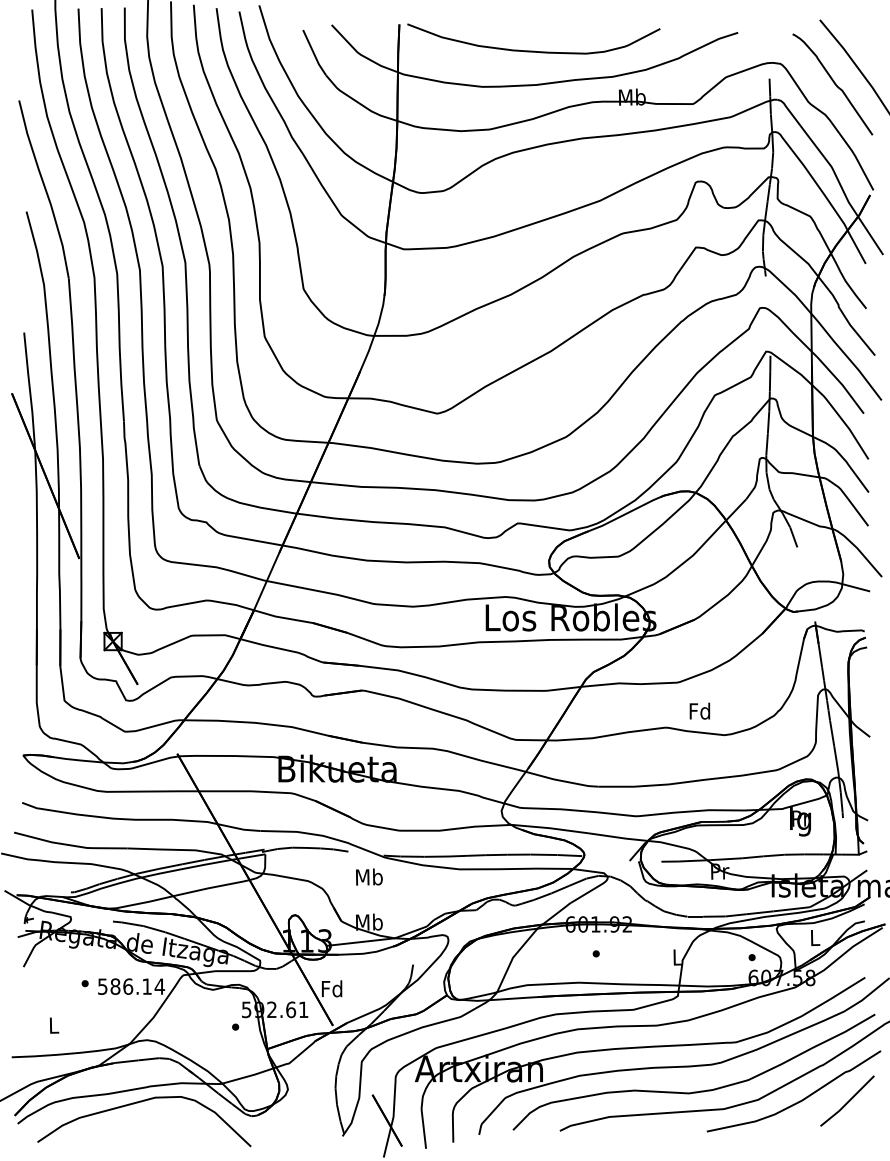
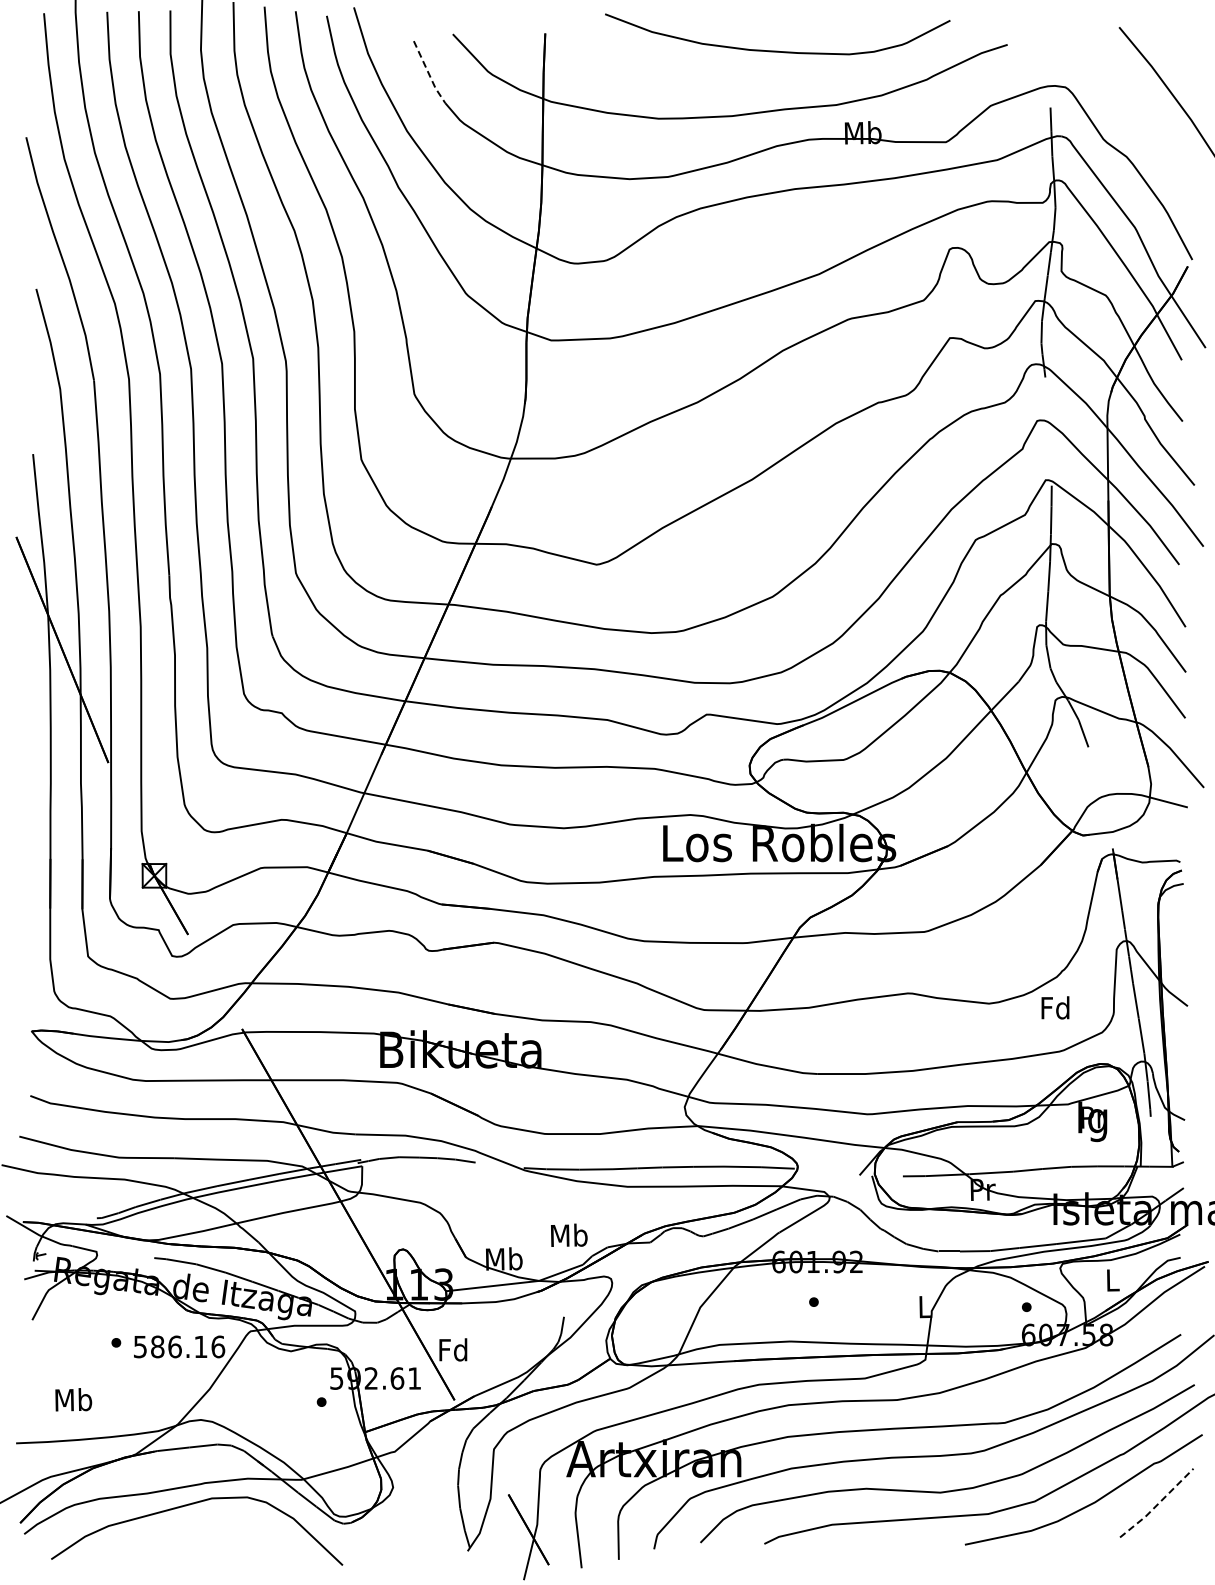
curve: (533, 50) -> (777, 50), moved
line: (313, 53) -> (428, 73), solid -> dashed
curve: (834, 83) -> (1138, 113), removed
text: (699, 710) -> (1055, 1007), moved
text: (369, 876) -> (569, 1234), moved
text: (160, 986) -> (218, 1346), 586.14 -> 586.16
text: (53, 1025) -> (73, 1399), L -> Mb
line: (847, 1102) -> (1157, 1504), solid -> dashed

